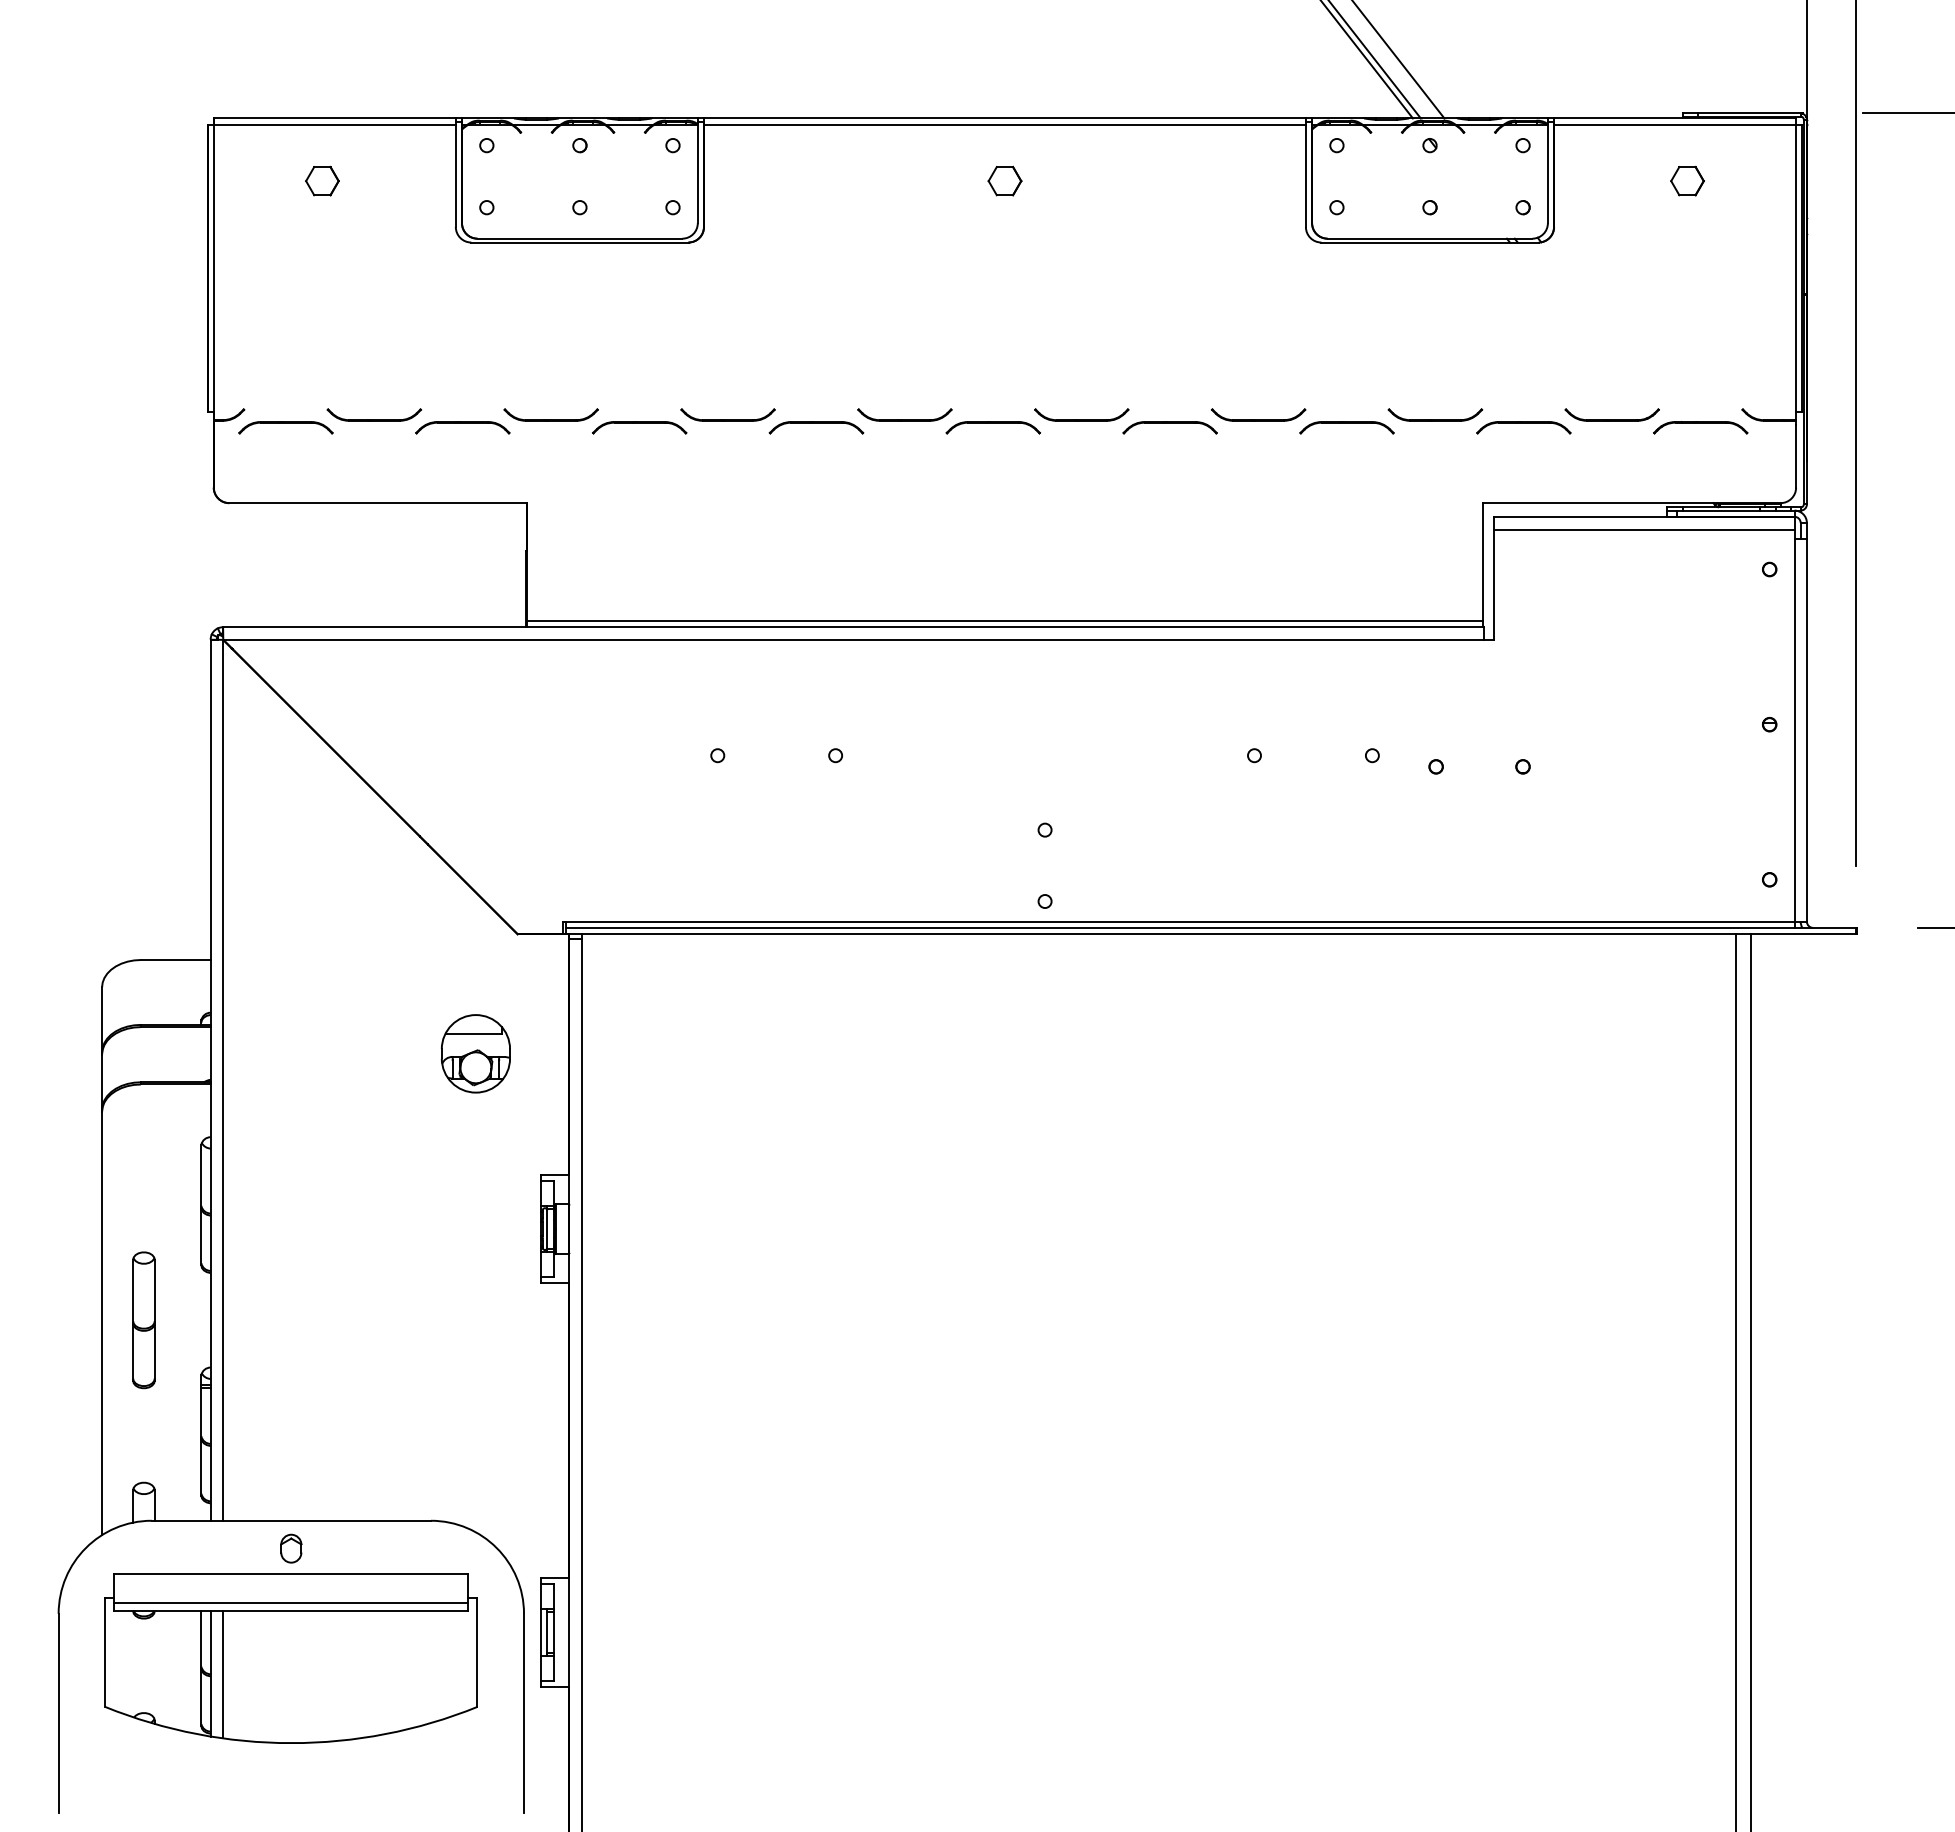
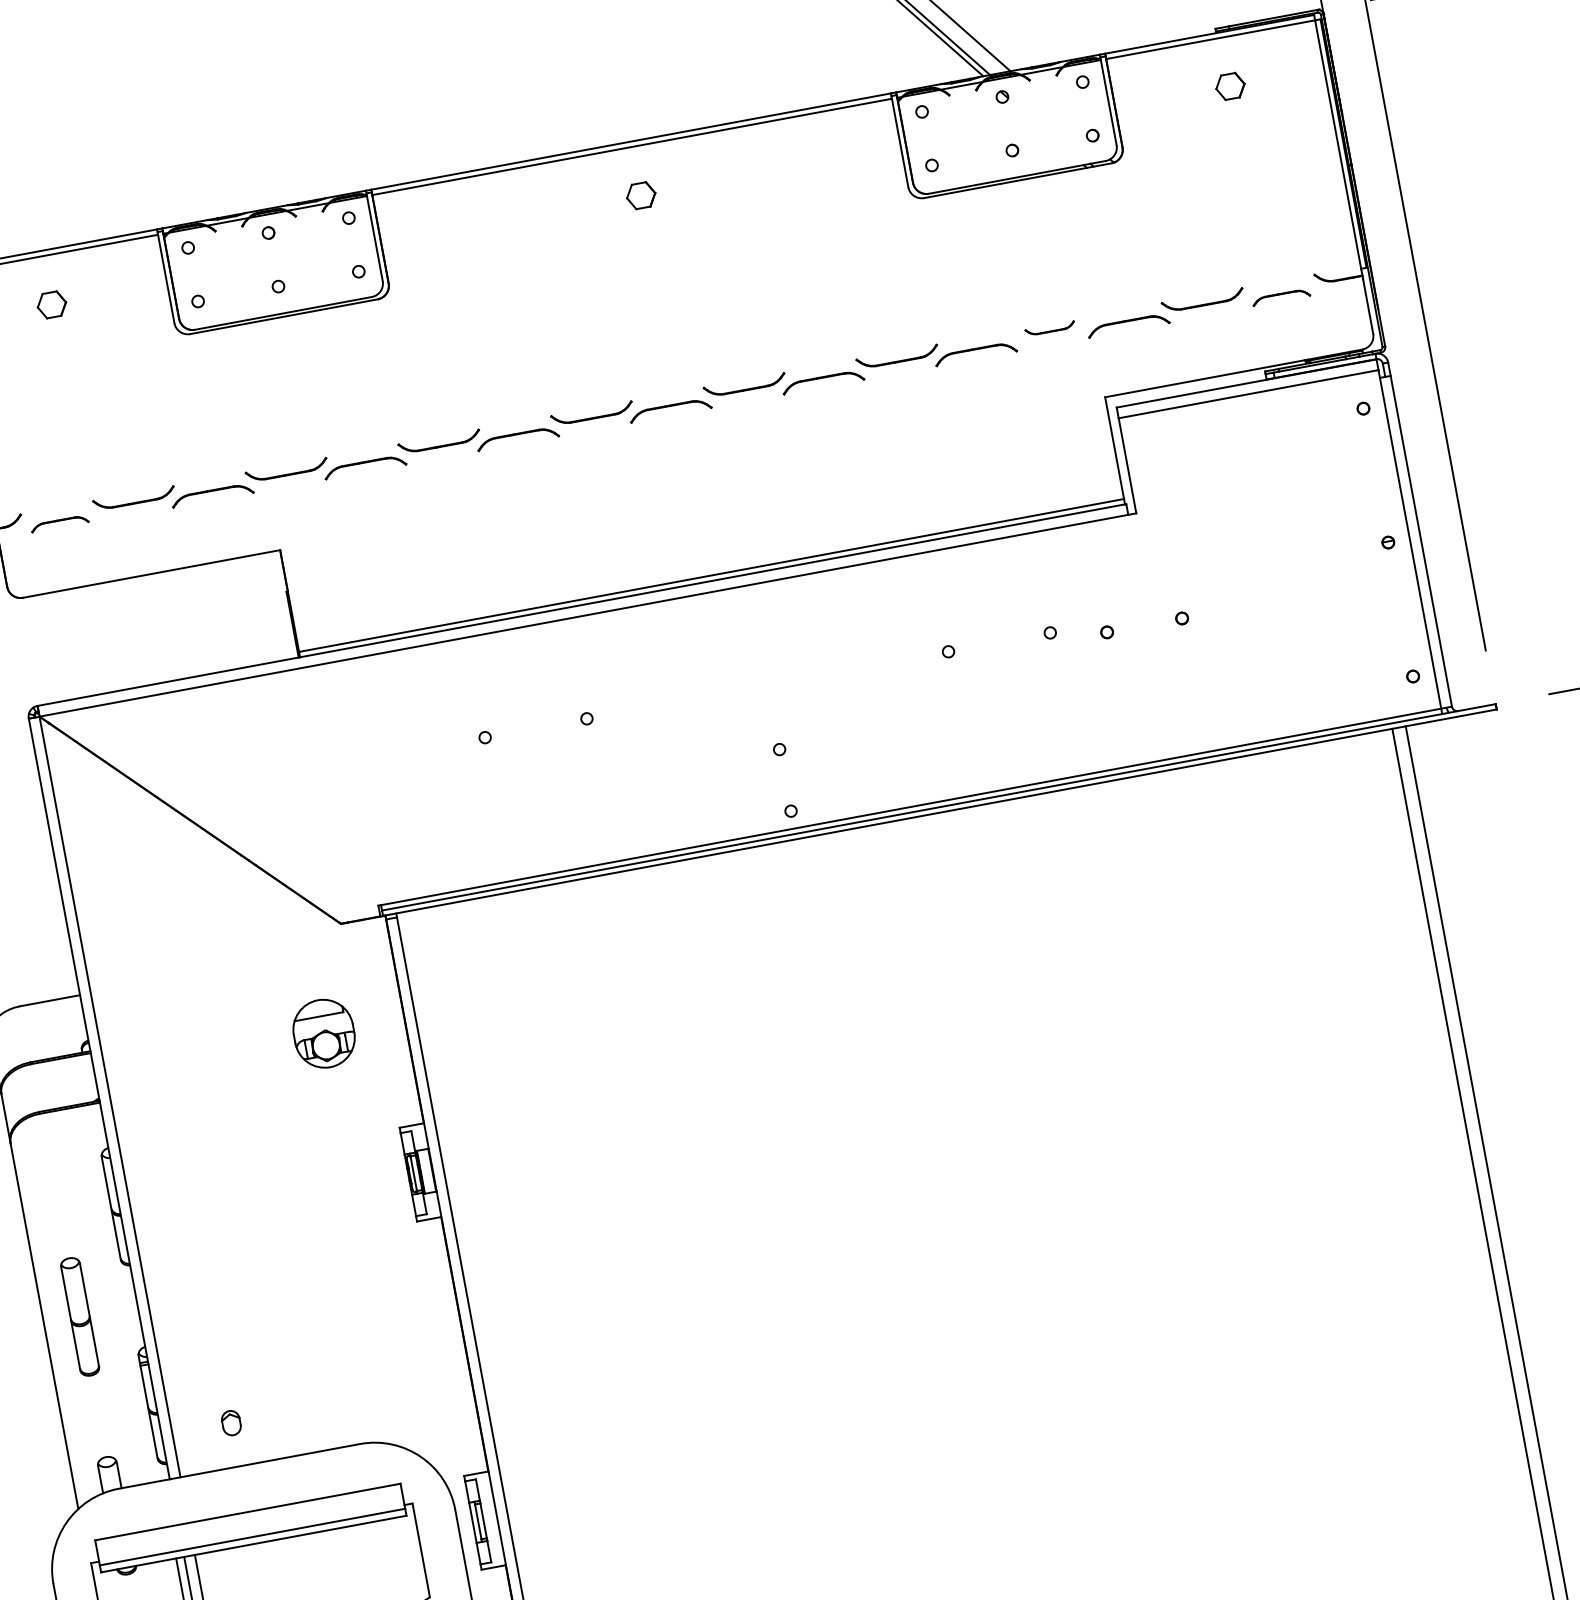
part: (1435, 414) -> (1050, 328), size x0.6
part: (285, 427) -> (59, 523), size x0.7
part: (1700, 427) -> (1281, 297), size x0.7
part: (291, 1548) -> (231, 1422), moved

